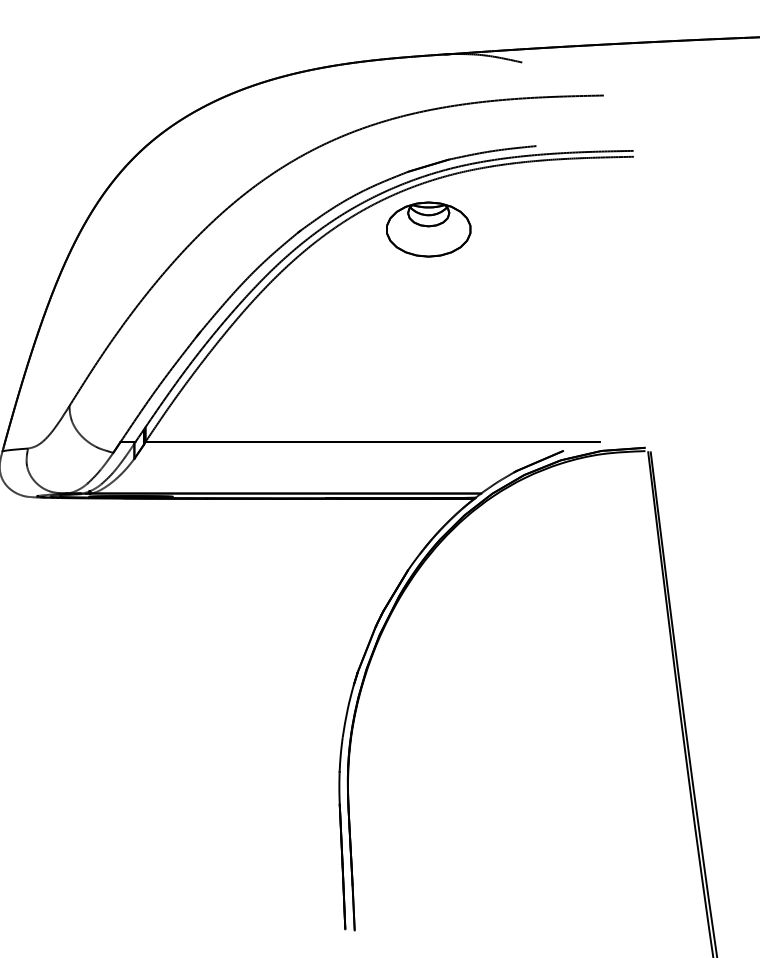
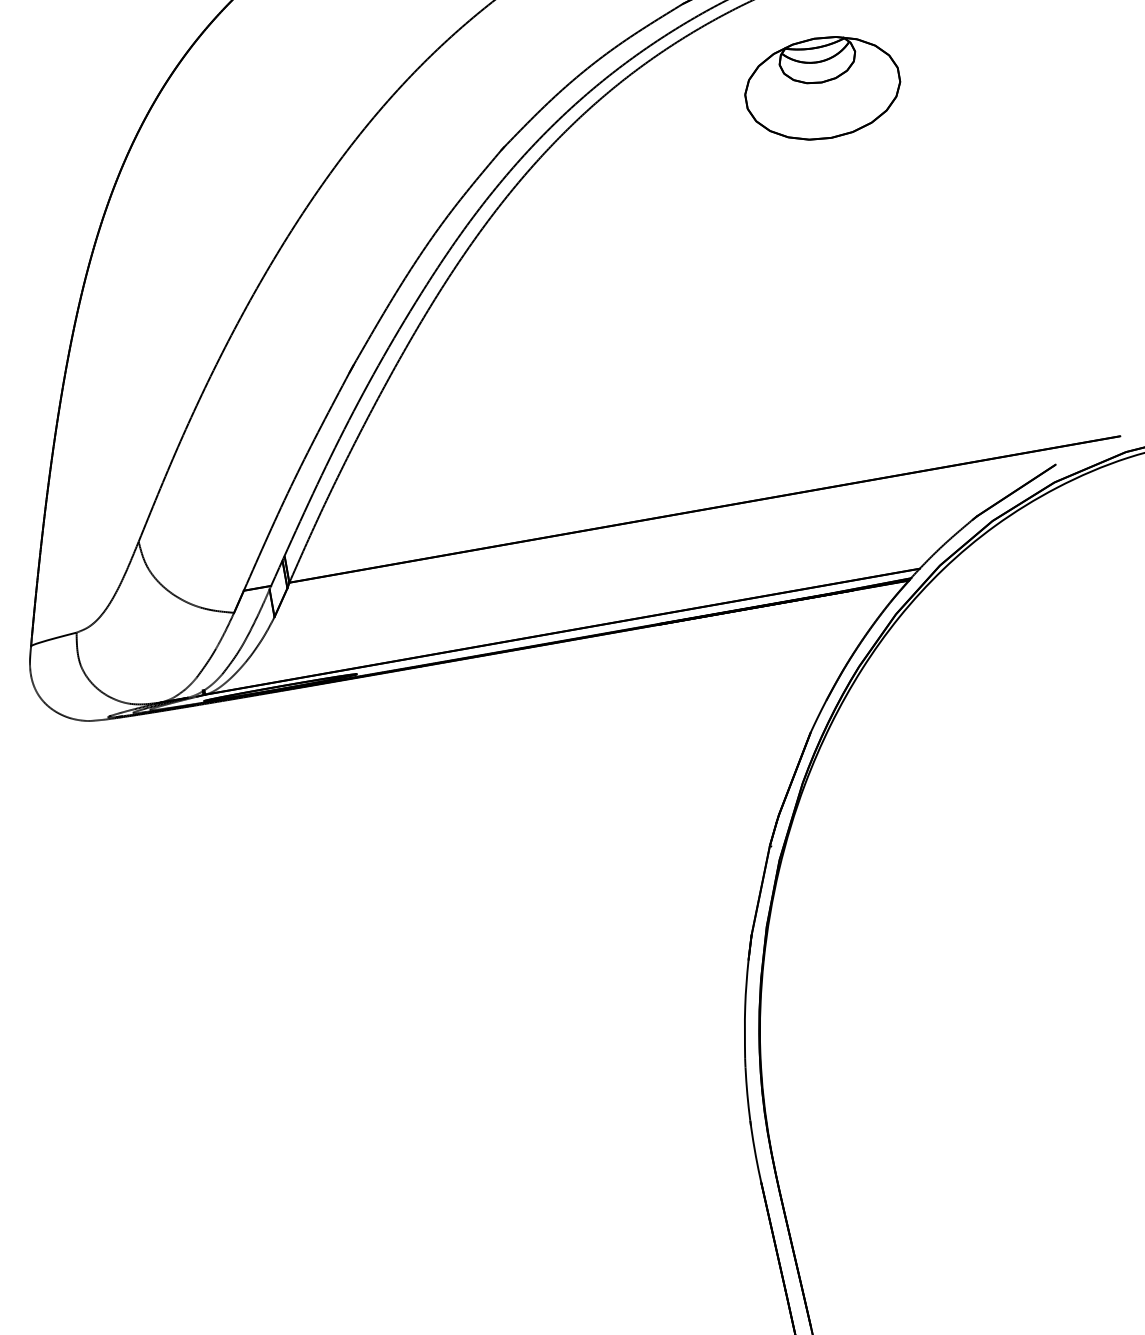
part: (428, 229) -> (822, 88), moved

